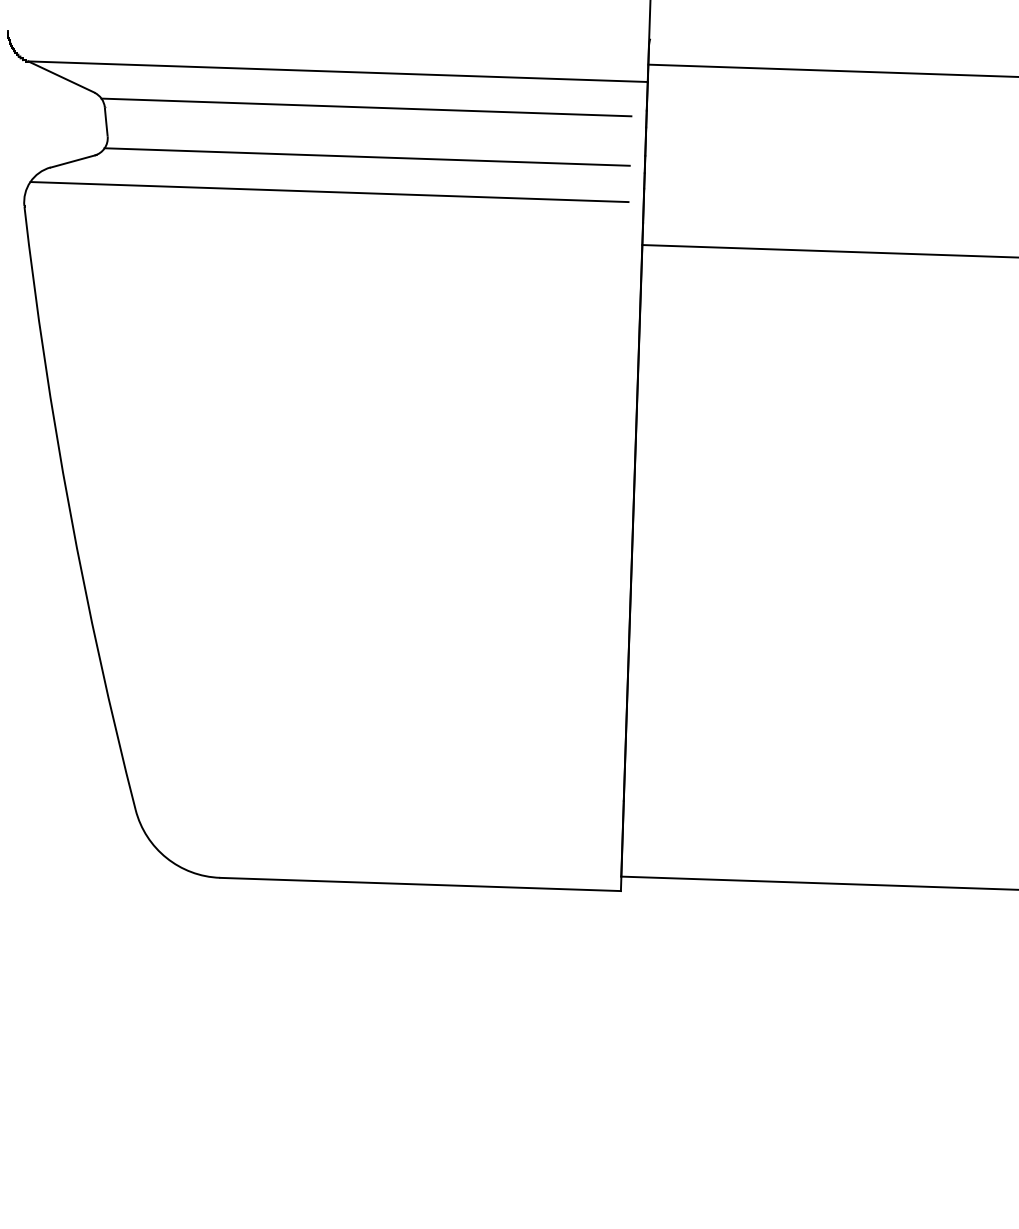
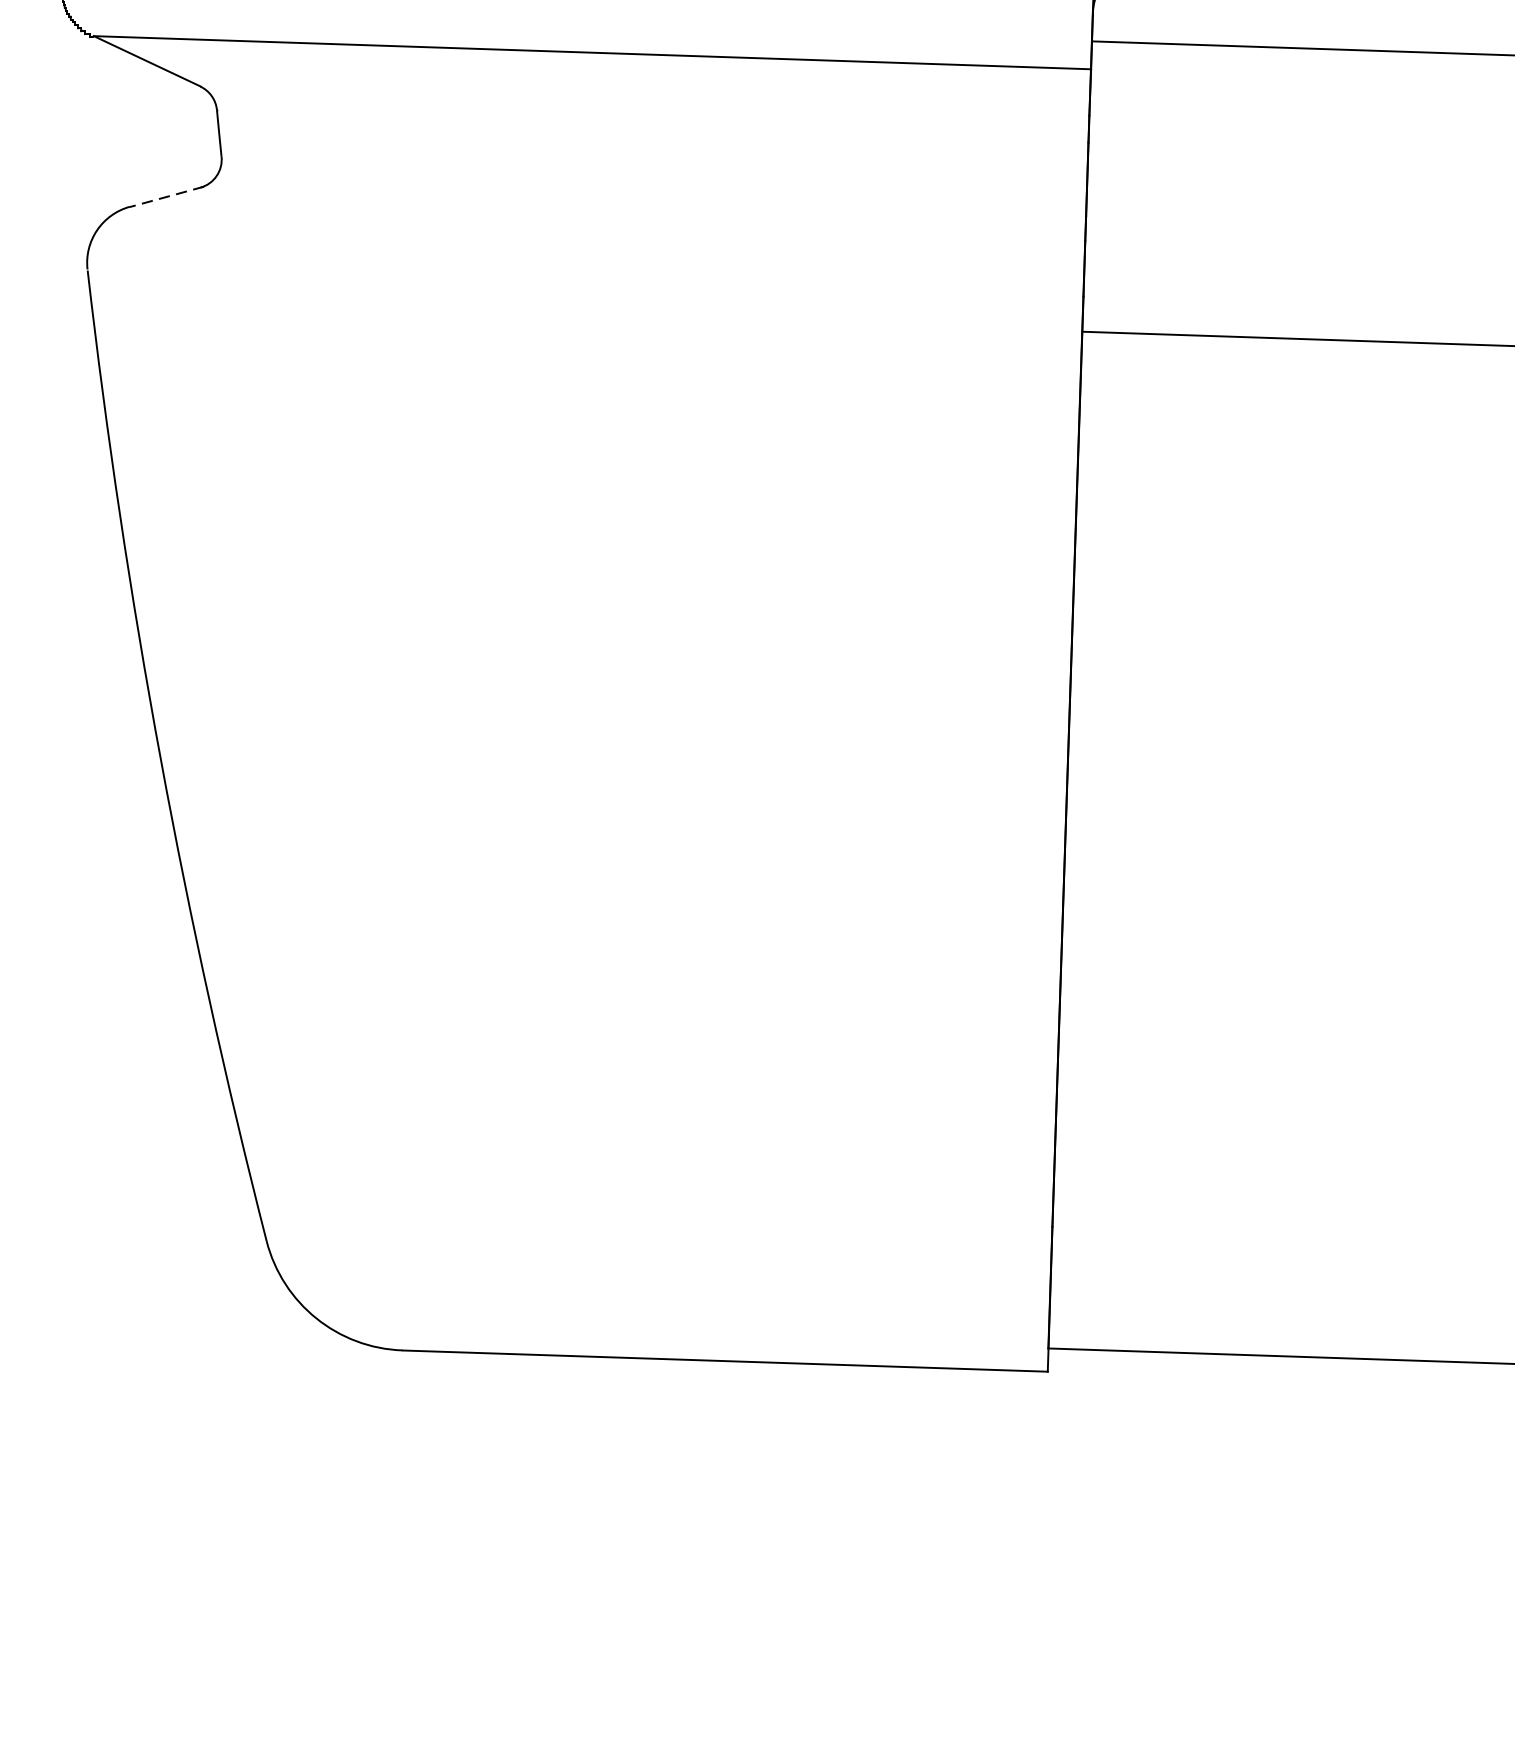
line: (366, 107) -> (638, 110), removed
line: (366, 156) -> (638, 189), removed
line: (73, 161) -> (166, 197), solid -> dashed
line: (329, 192) -> (578, 247), removed

